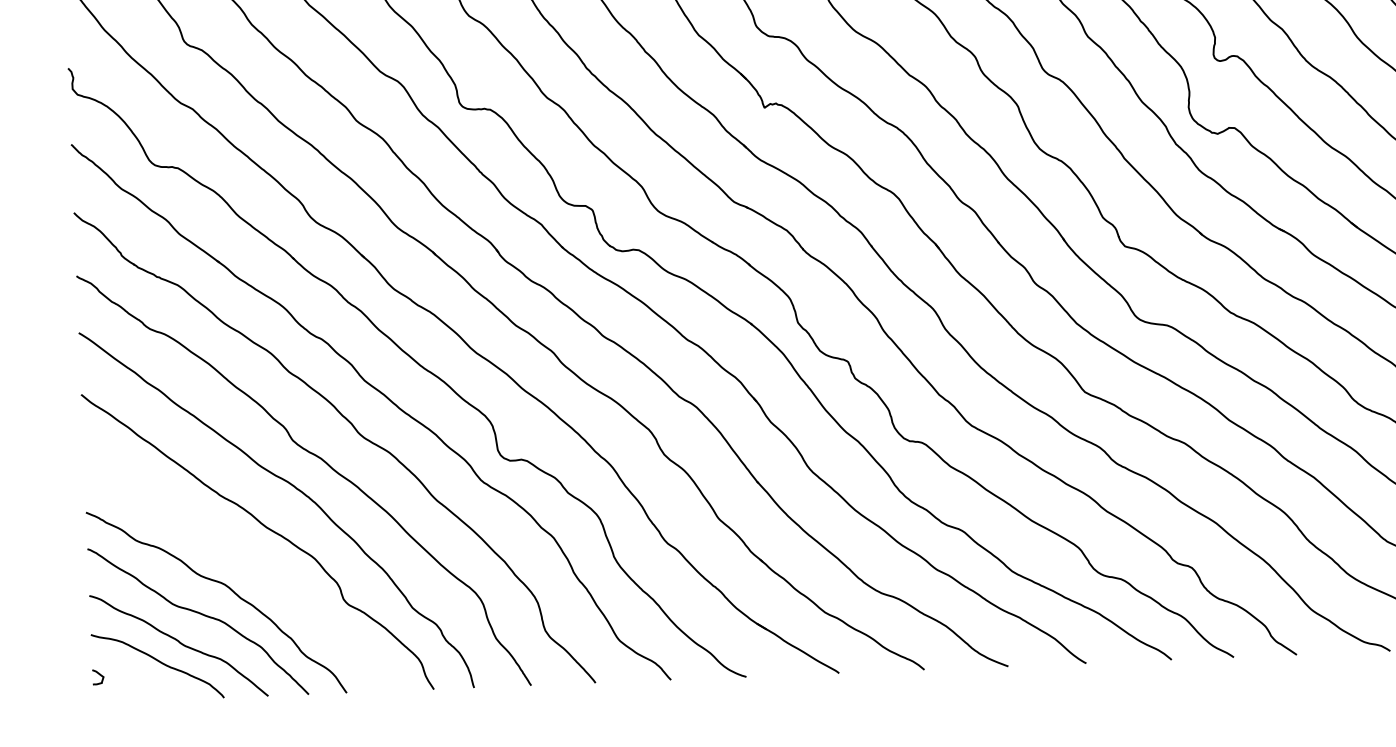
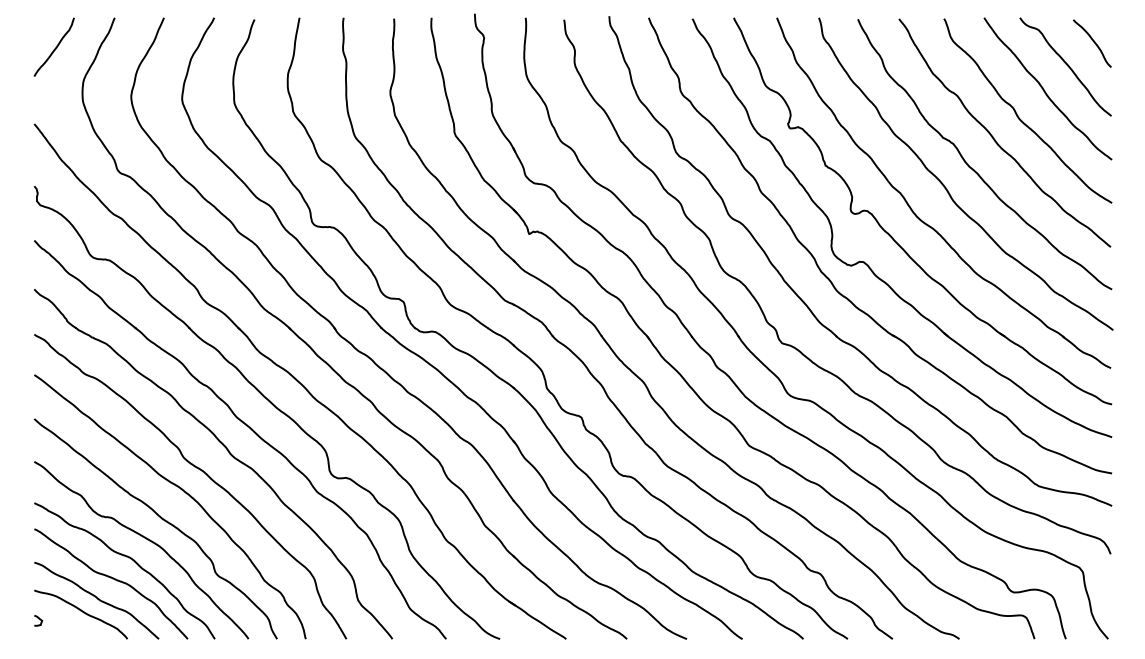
curve: (246, 558) -> (147, 540), added

